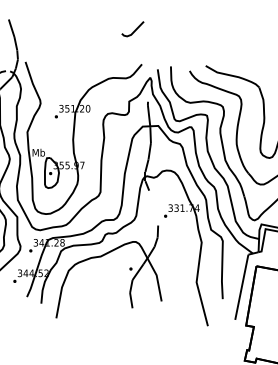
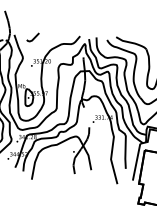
line: (133, 29) -> (33, 37), moved

